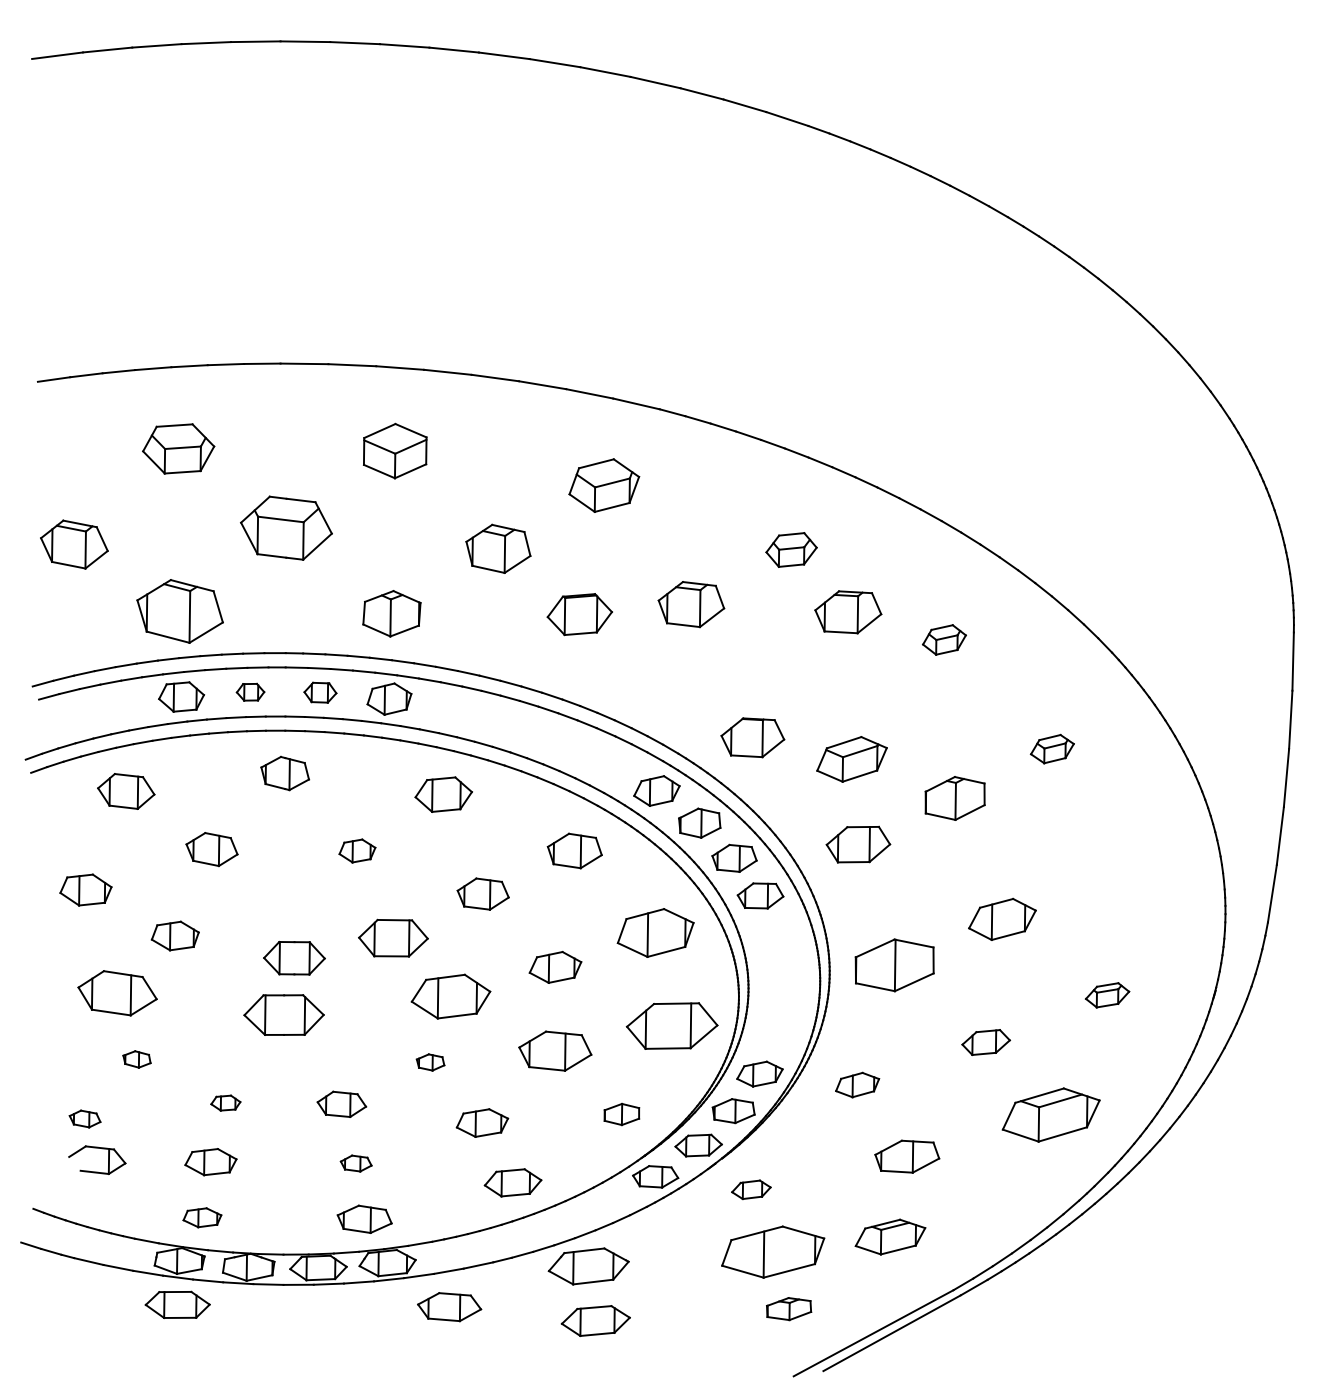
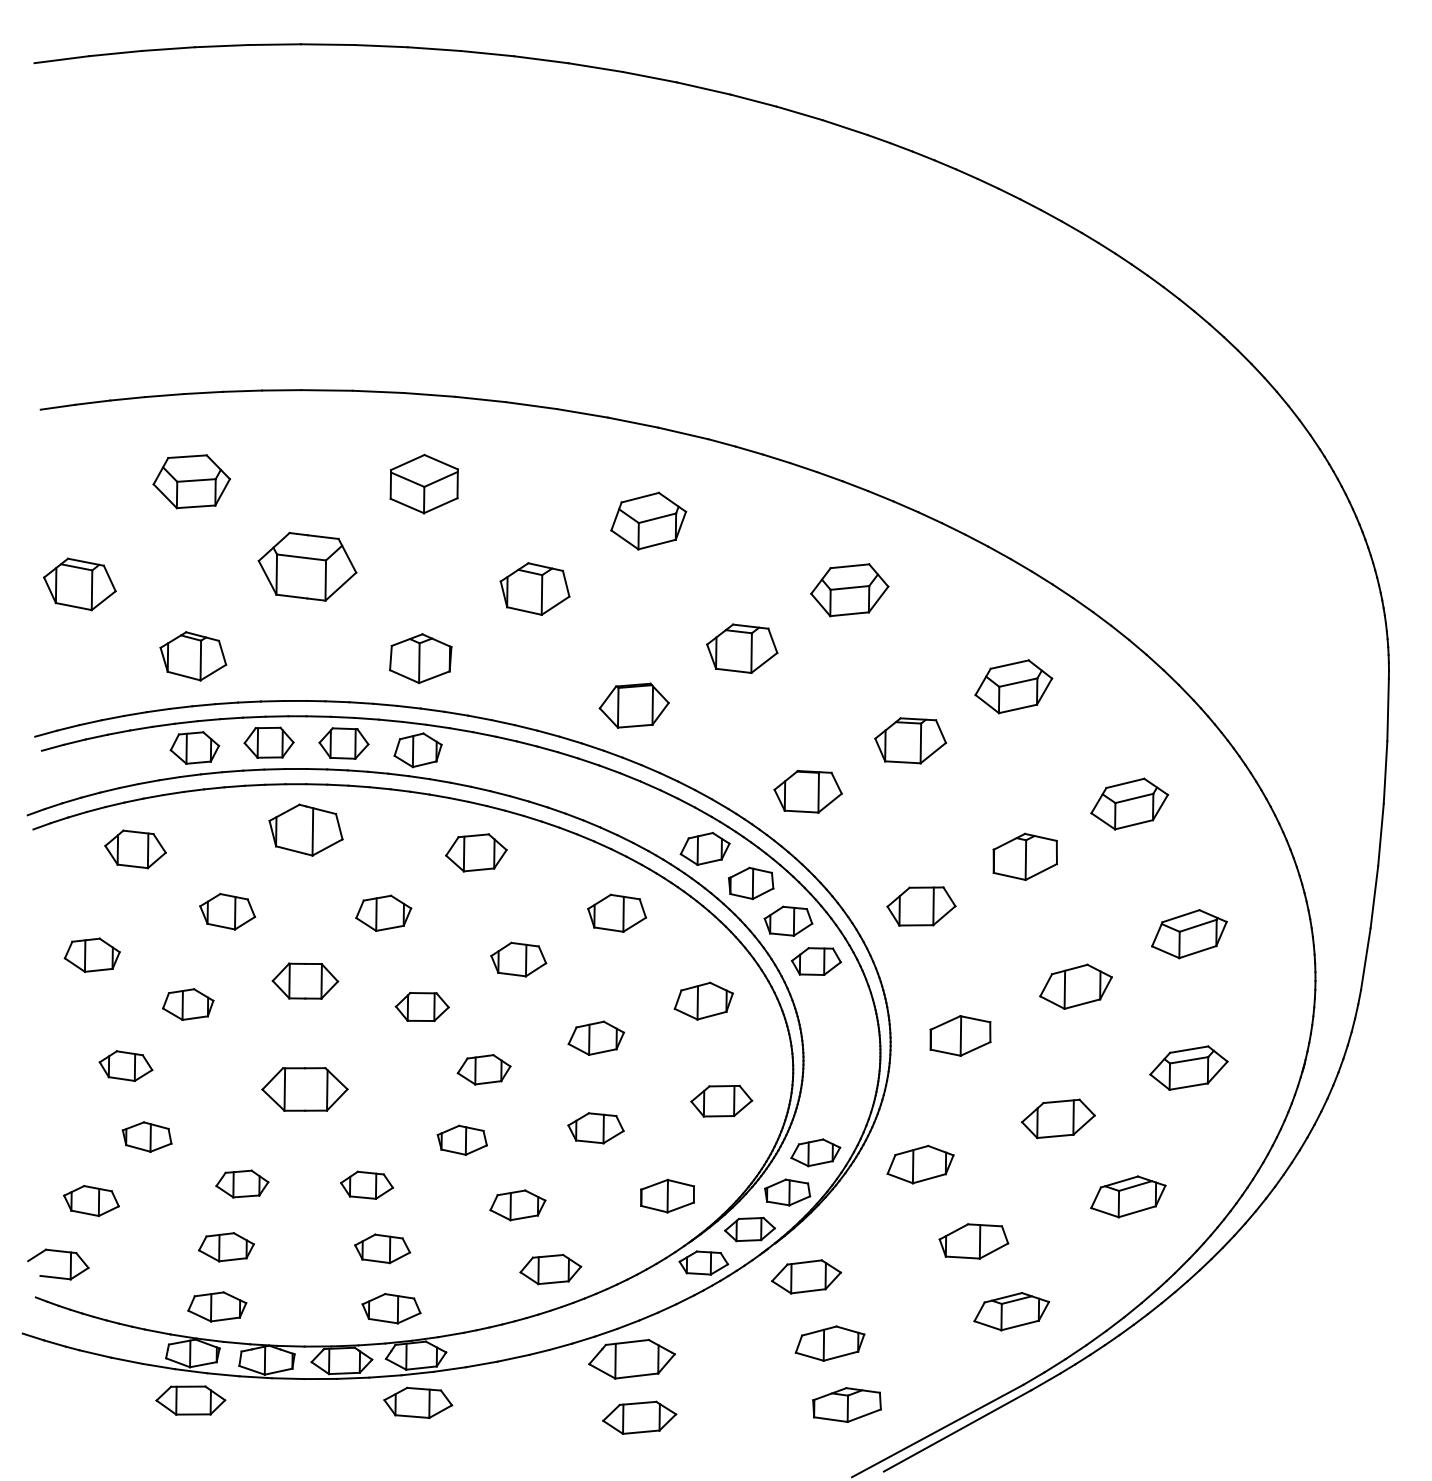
part: (791, 549) -> (849, 589), size x1.43
part: (179, 611) -> (192, 656), size x0.71
part: (848, 612) -> (910, 741), moved
part: (579, 614) -> (633, 705), moved
part: (944, 639) -> (1013, 686), size x1.67
part: (250, 692) -> (268, 743), size x1.67
part: (320, 692) -> (344, 743), size x1.43
part: (1052, 748) -> (1129, 803), size x1.67
part: (851, 759) -> (1188, 934), moved
part: (285, 773) -> (306, 830), size x1.43
part: (357, 850) -> (383, 912), size x1.43
part: (655, 932) -> (703, 1000), size x0.71
part: (393, 938) -> (422, 1007), size x0.71
part: (294, 957) -> (305, 980), moved
part: (894, 964) -> (960, 1035), size x0.71
part: (116, 993) -> (125, 1066), size x0.62
part: (1107, 995) -> (1188, 1068), size x1.67
part: (450, 996) -> (483, 1069), size x0.62
part: (672, 1025) -> (721, 1100), size x0.62
part: (986, 1042) -> (1058, 1118), size x1.43
part: (554, 1051) -> (595, 1128), size x0.71
part: (136, 1059) -> (146, 1137), size x1.67
part: (430, 1062) -> (462, 1140), size x1.67
part: (857, 1084) -> (920, 1163), size x1.43
part: (225, 1102) -> (242, 1183), size x1.67
part: (621, 1114) -> (667, 1196), size x1.43
part: (1050, 1115) -> (1127, 1197), size x0.71
part: (84, 1118) -> (90, 1200), size x1.67
part: (108, 1160) -> (70, 1264), moved
part: (355, 1163) -> (381, 1248), size x1.67
part: (751, 1189) -> (806, 1276), size x1.67
part: (202, 1217) -> (217, 1306), size x1.43
part: (890, 1236) -> (1011, 1311), moved
part: (773, 1251) -> (830, 1343), size x0.62
part: (449, 1307) -> (418, 1403), moved
part: (788, 1308) -> (846, 1404), size x1.43

